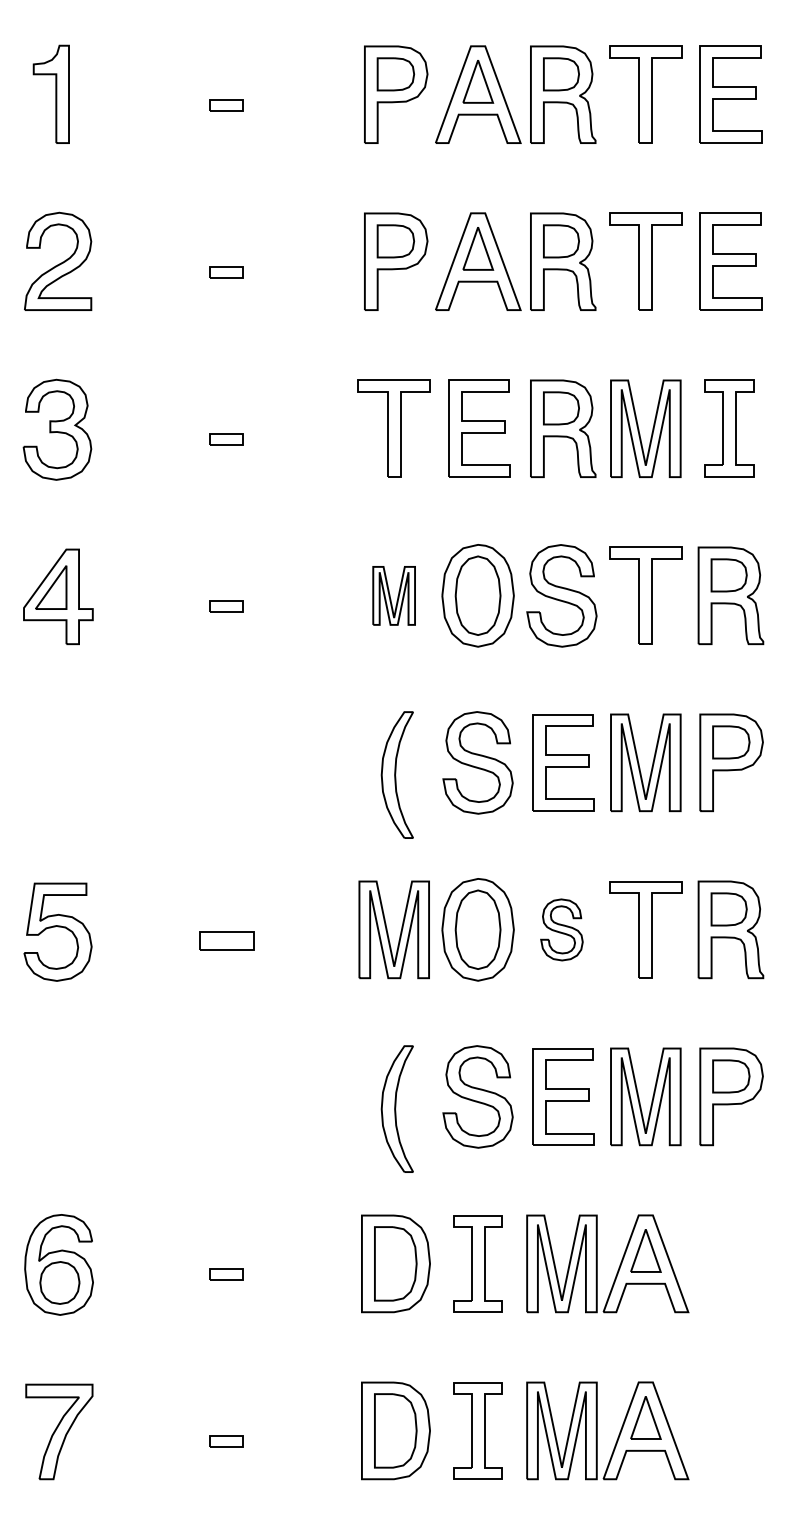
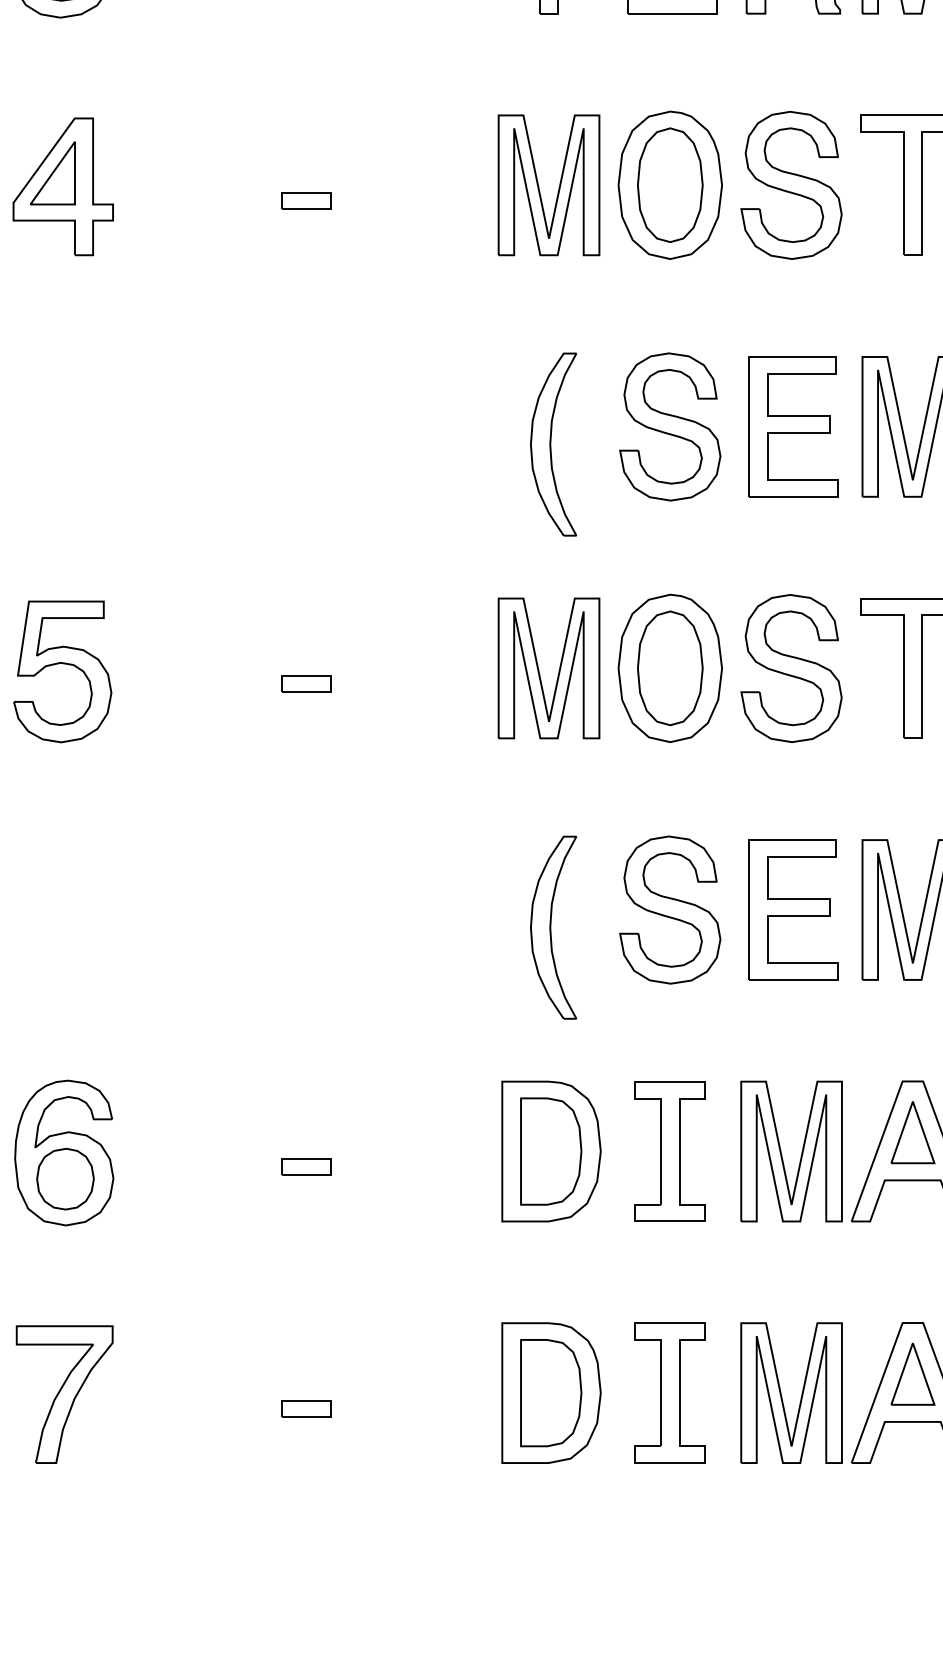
part: (393, 595) -> (547, 184), size x1.67
part: (561, 929) -> (790, 667), size x1.67
part: (226, 940) -> (306, 683), size x0.62

